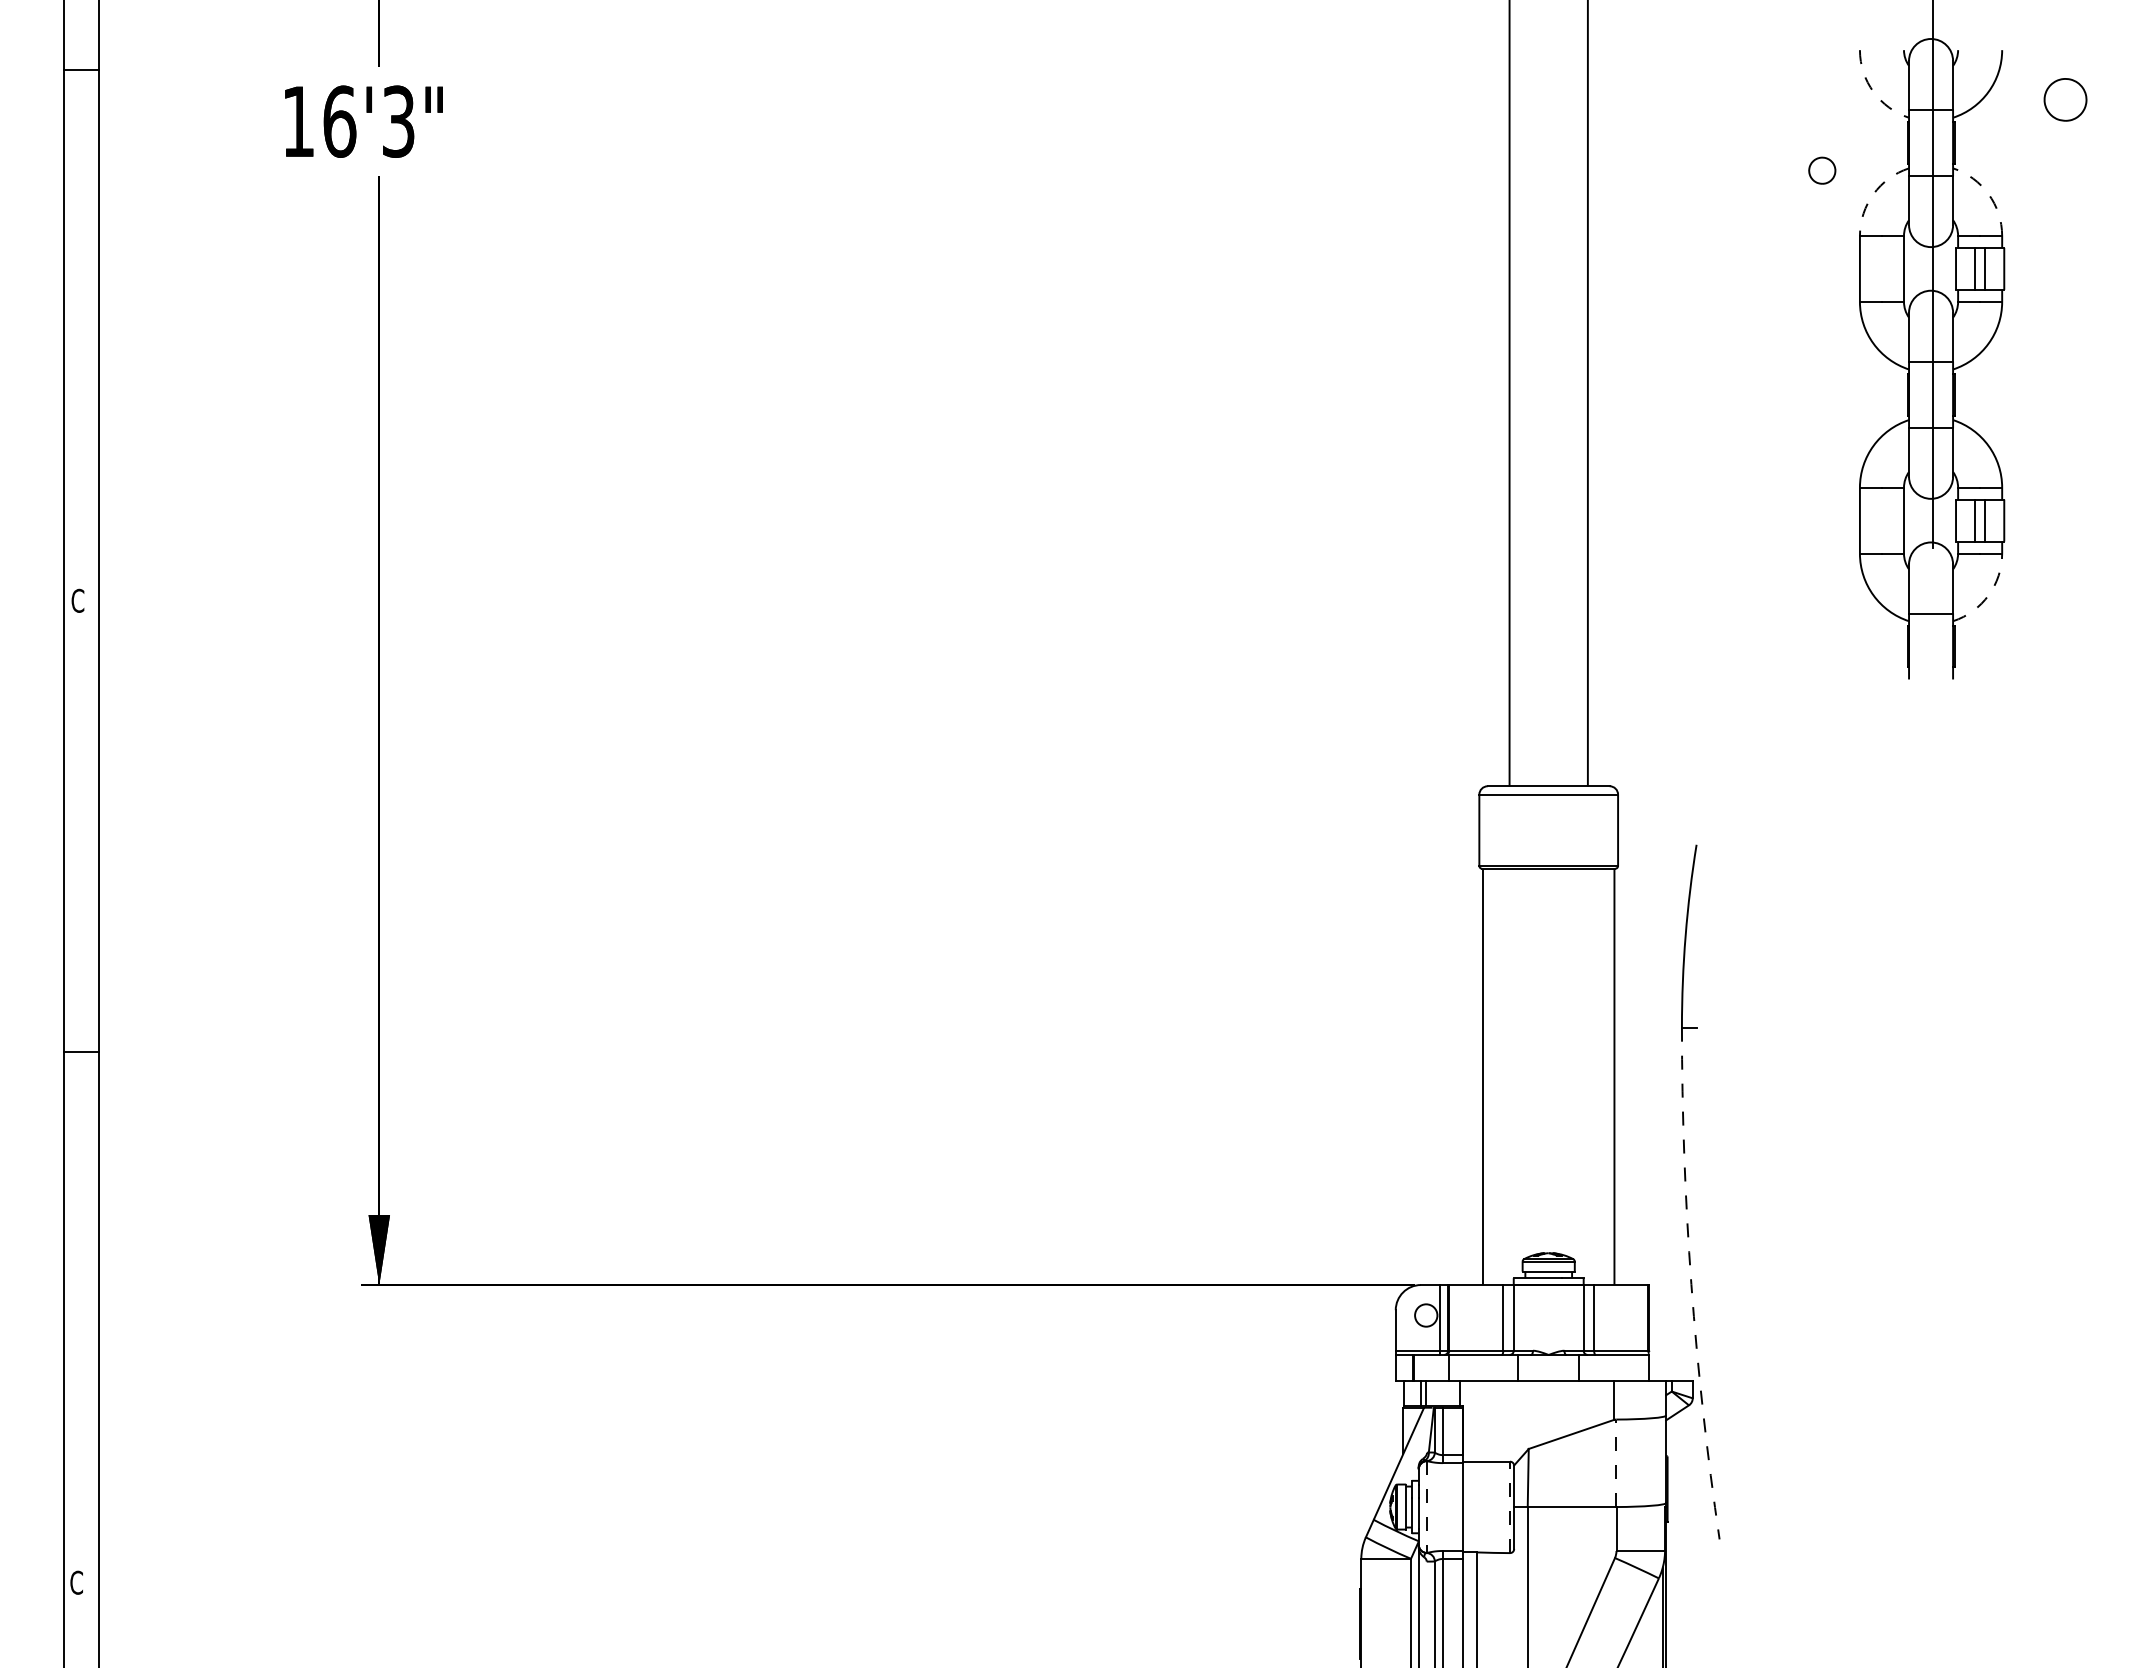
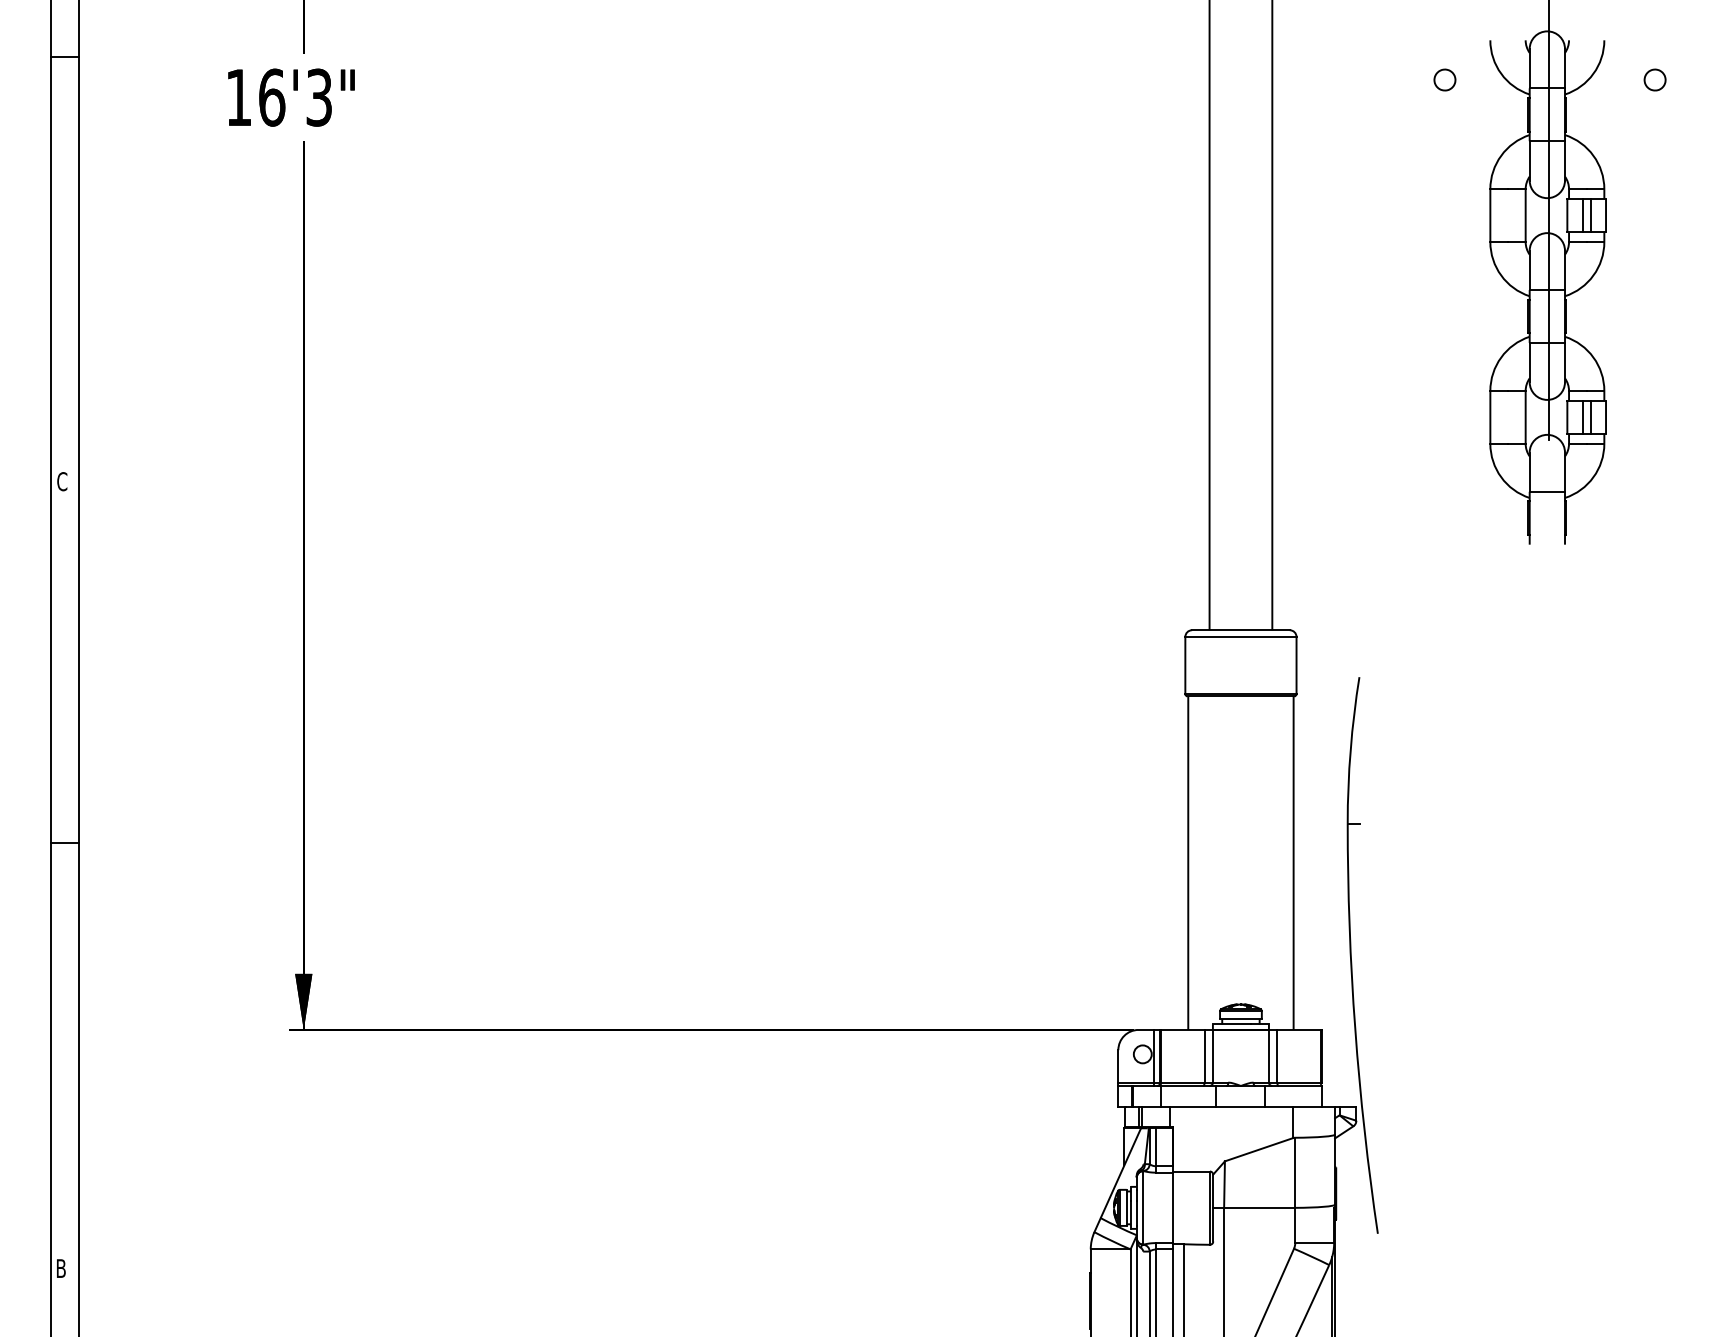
arc: (1873, 91) -> (1501, 73), dashed -> solid
part: (2065, 99) -> (1655, 79), size x0.62
part: (1822, 170) -> (1445, 79), moved
arc: (1873, 194) -> (1501, 156), dashed -> solid
arc: (1988, 194) -> (1593, 156), dashed -> solid
arc: (1988, 595) -> (1593, 477), dashed -> solid
arc: (1691, 1284) -> (1355, 1029), dashed -> solid
line: (1616, 1463) -> (1295, 1172), dashed -> solid
line: (1427, 1507) -> (1143, 1208), dashed -> solid
line: (1509, 1507) -> (1209, 1208), dashed -> solid
text: (76, 1582) -> (61, 1268), C -> B

